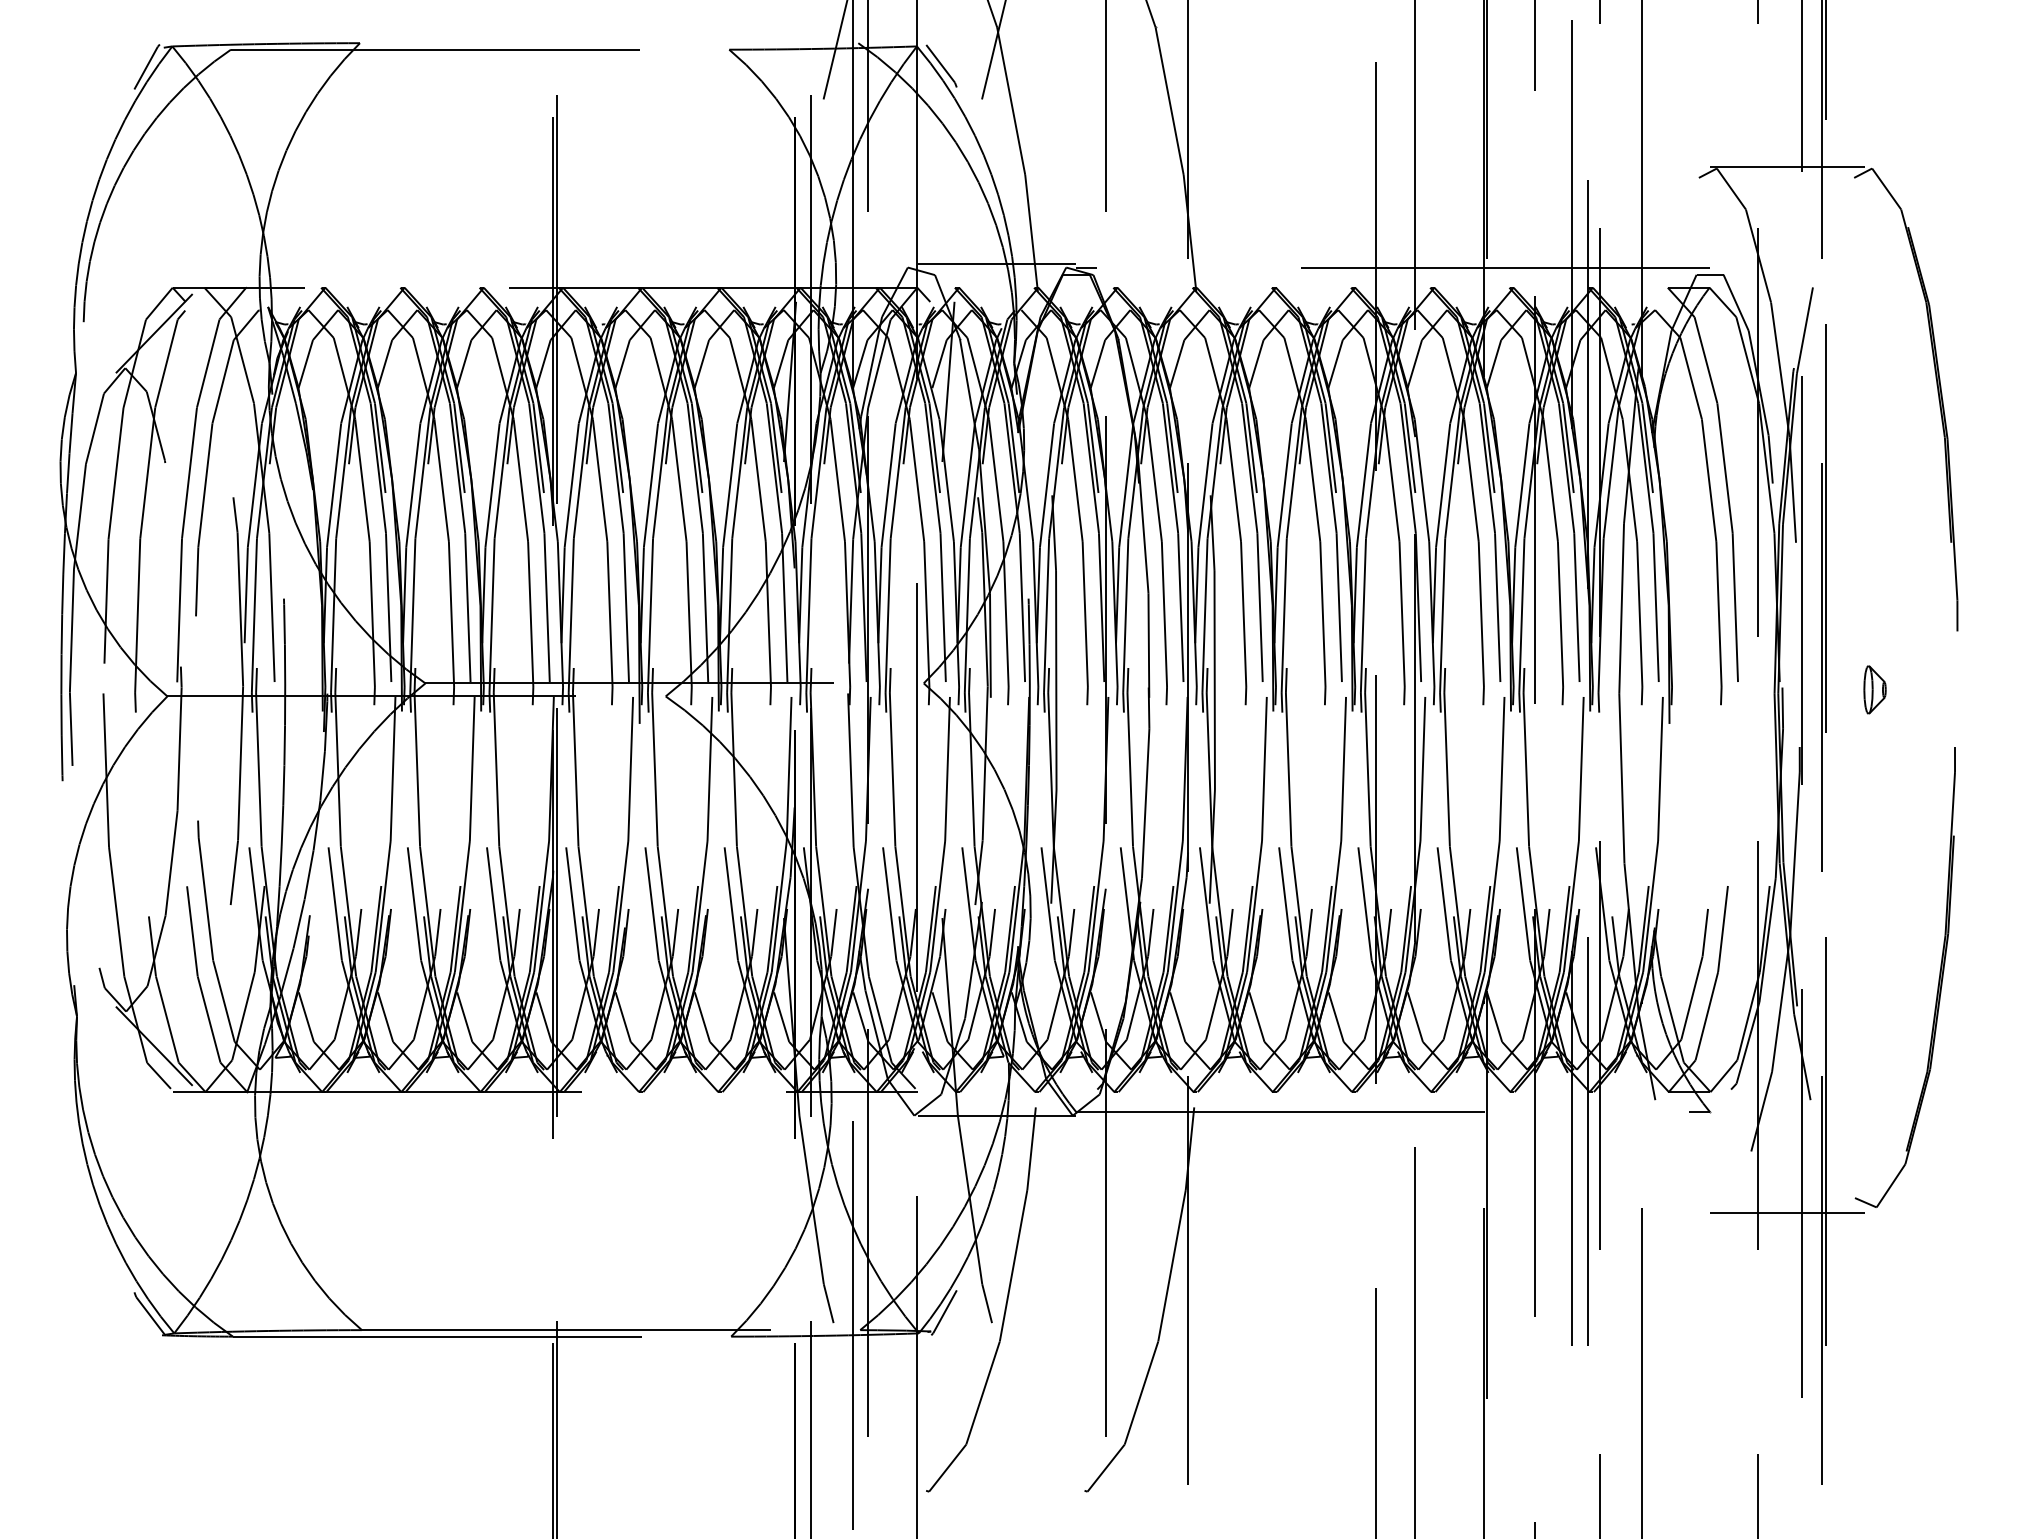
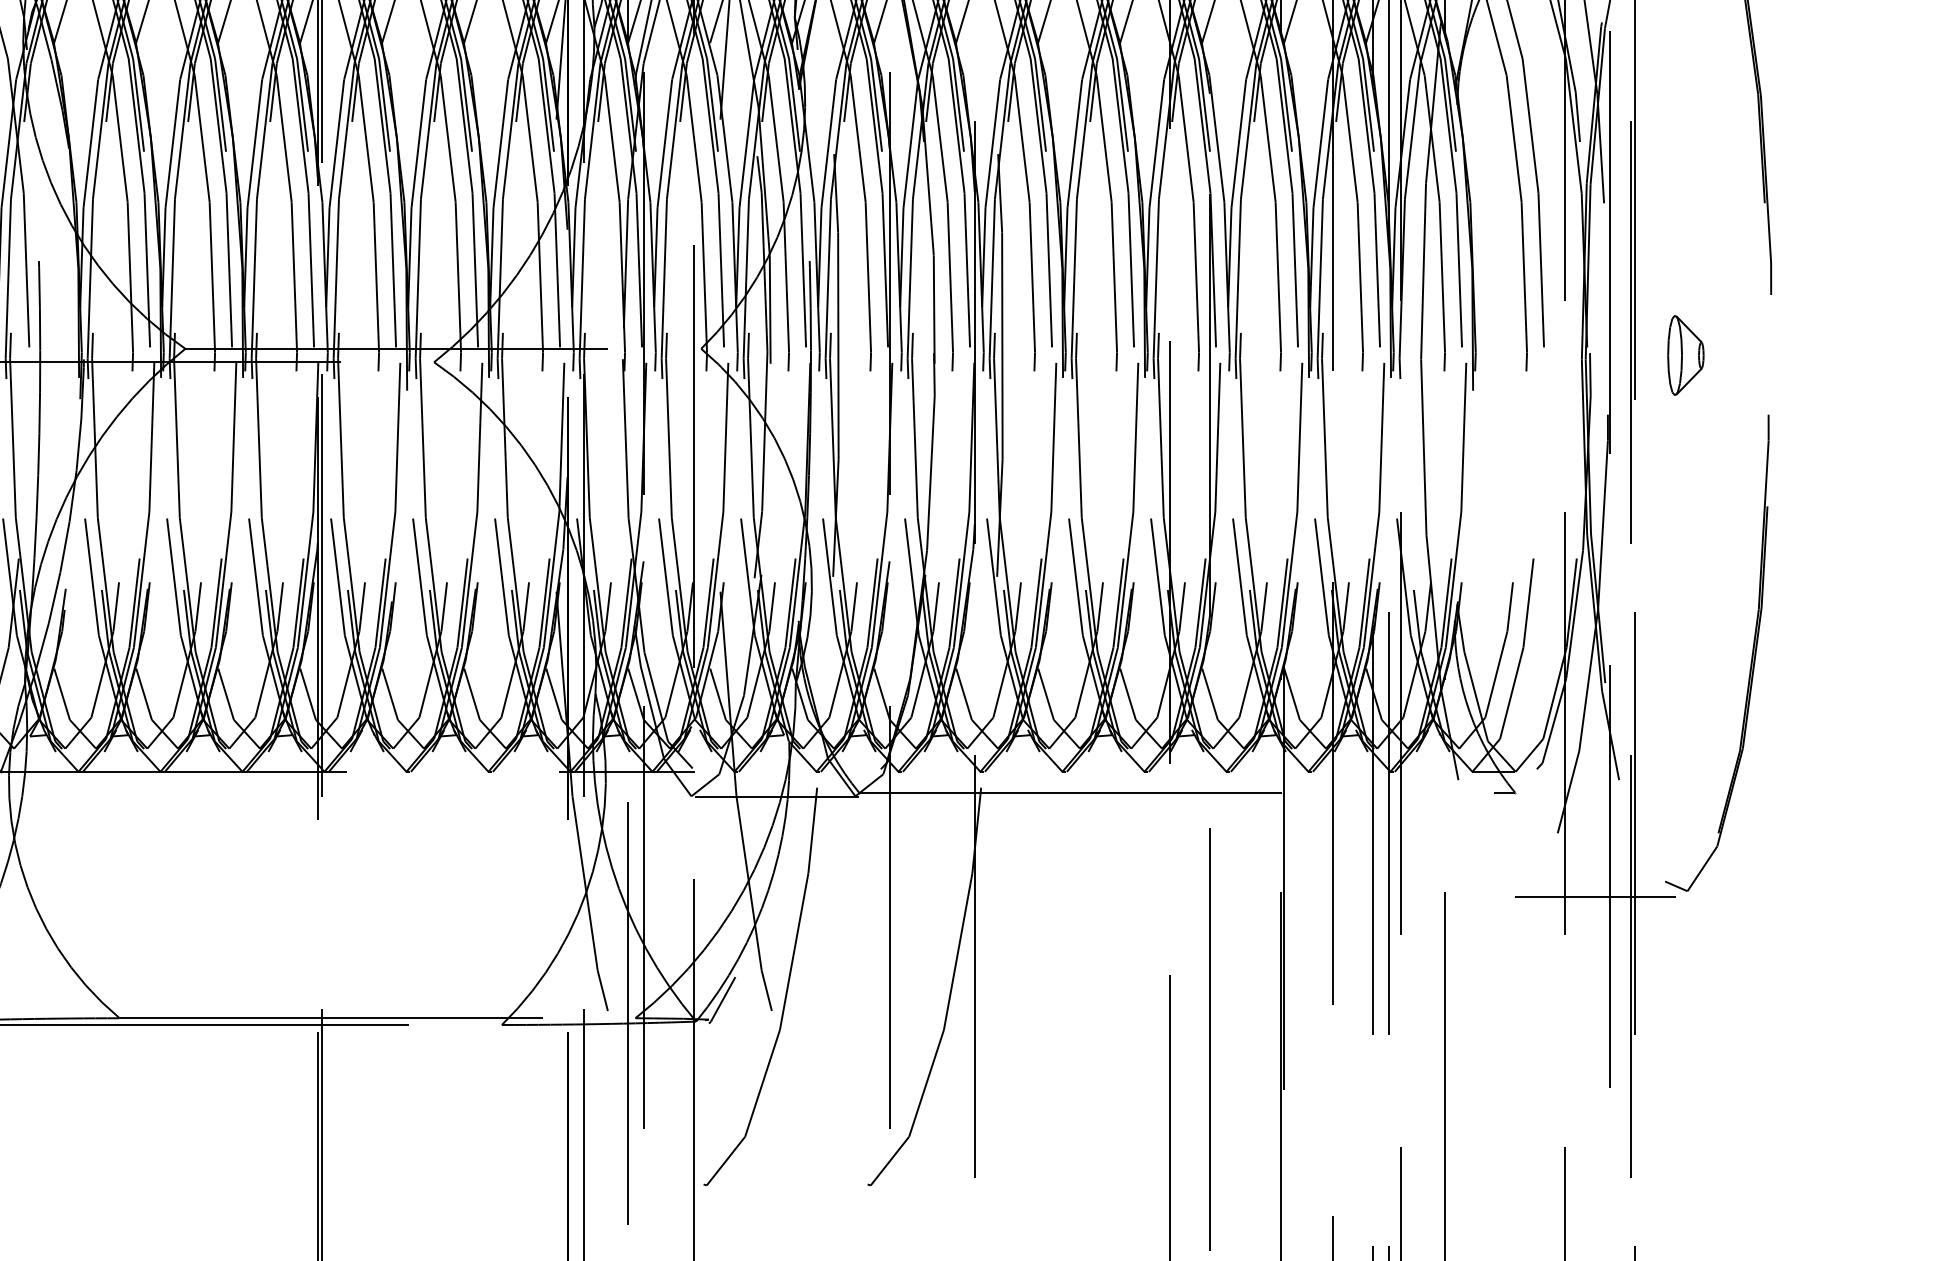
part: (1874, 689) -> (1685, 355), size x1.6

